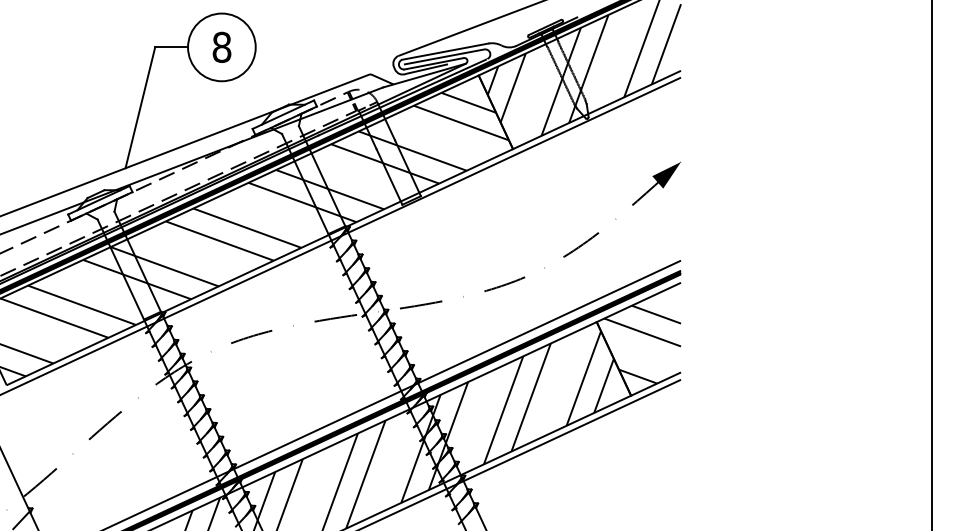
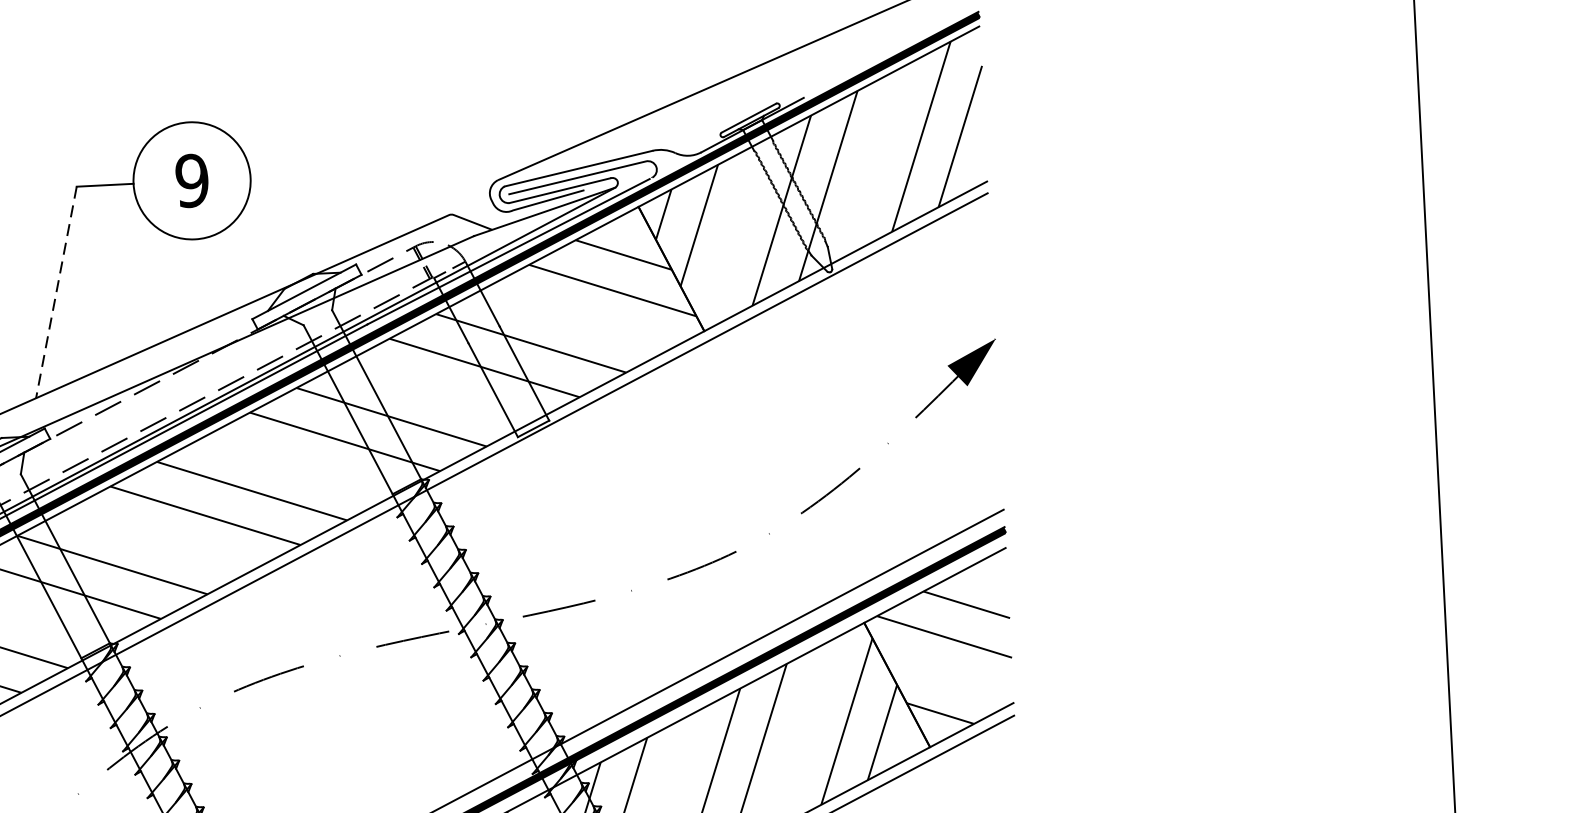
text: (221, 46) -> (191, 179), 8 -> 9
line: (140, 108) -> (56, 293), solid -> dashed

